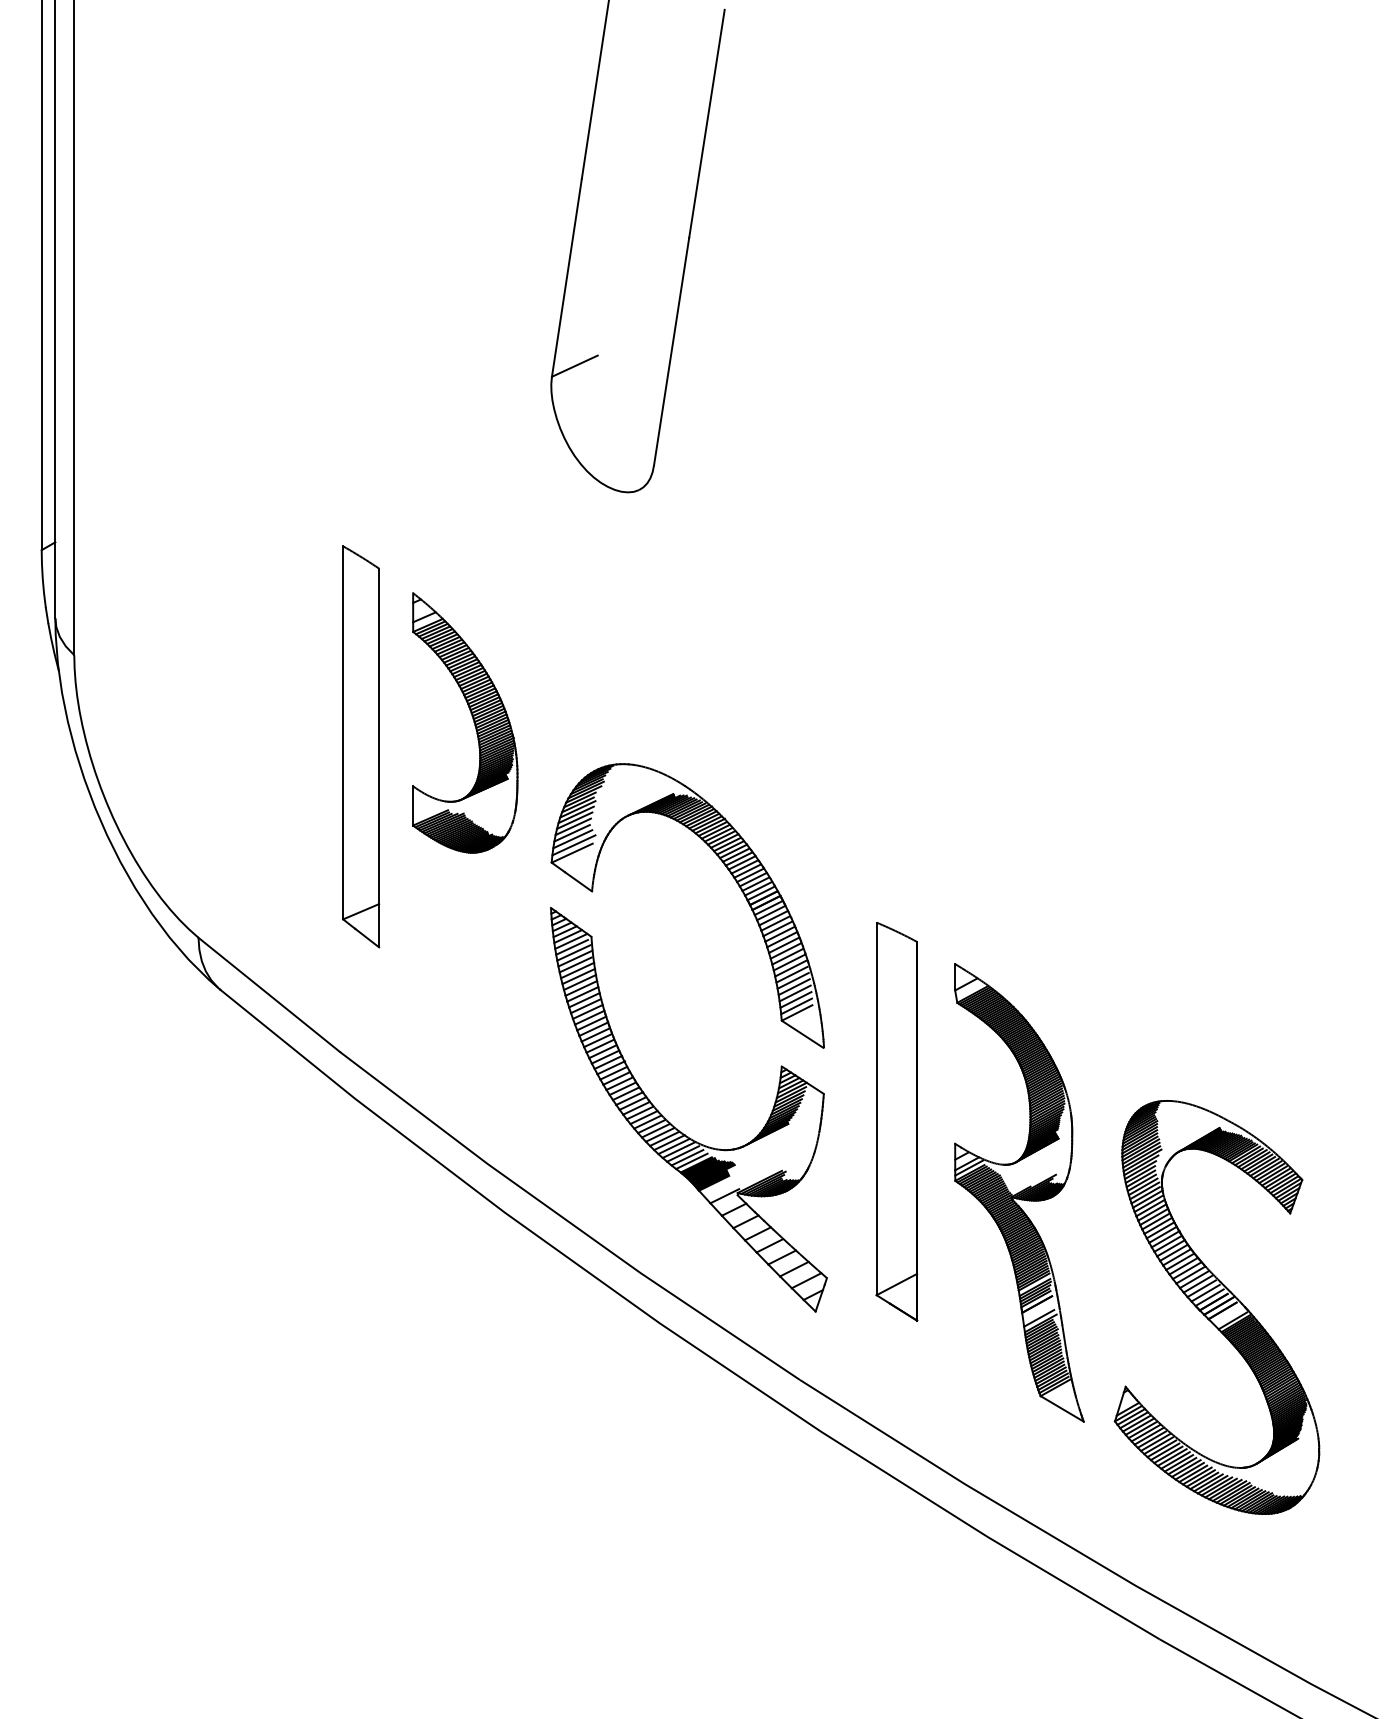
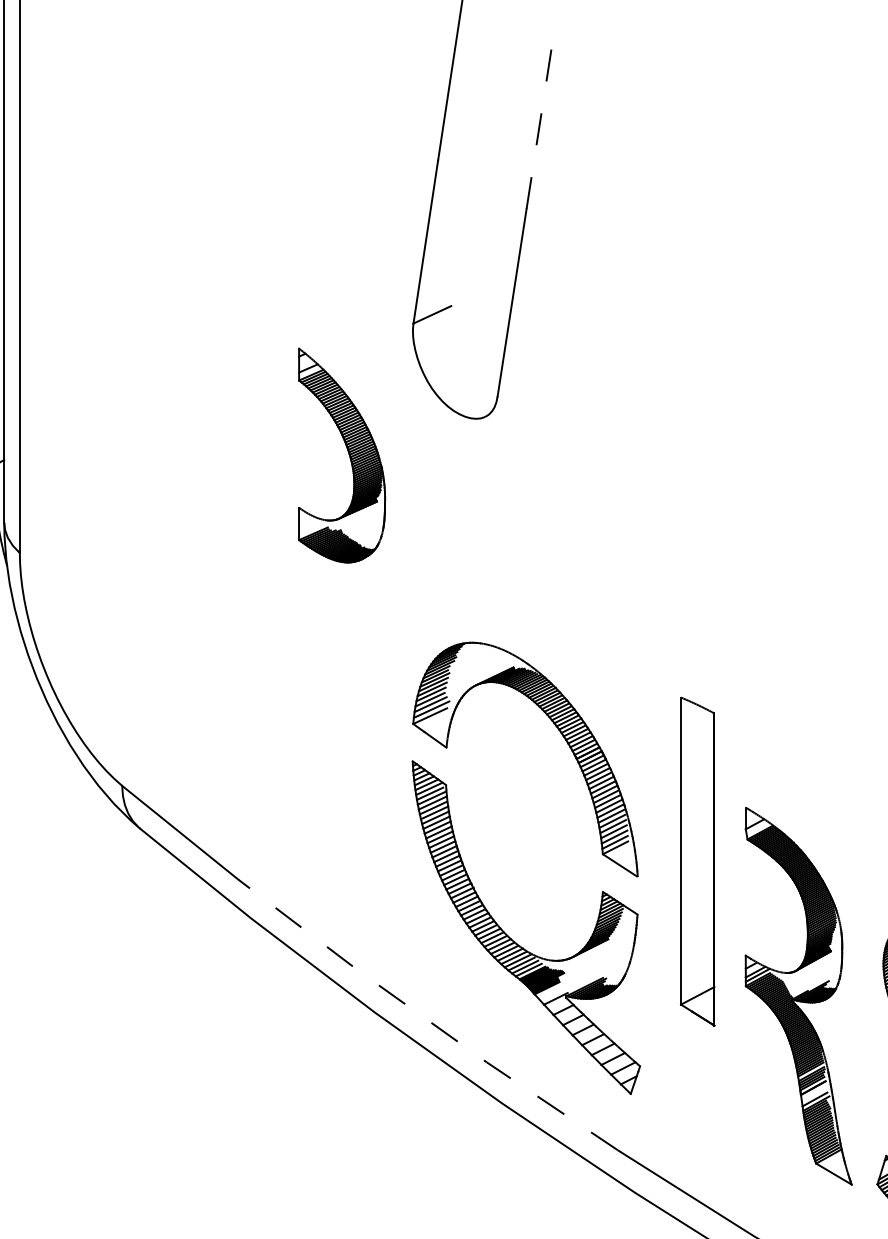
line: (707, 123) -> (541, 114), solid -> dashed
part: (472, 719) -> (348, 452), moved
part: (361, 746) -> (256, 628), removed
part: (896, 1121) -> (697, 861), moved
line: (566, 1219) -> (425, 1018), solid -> dashed

